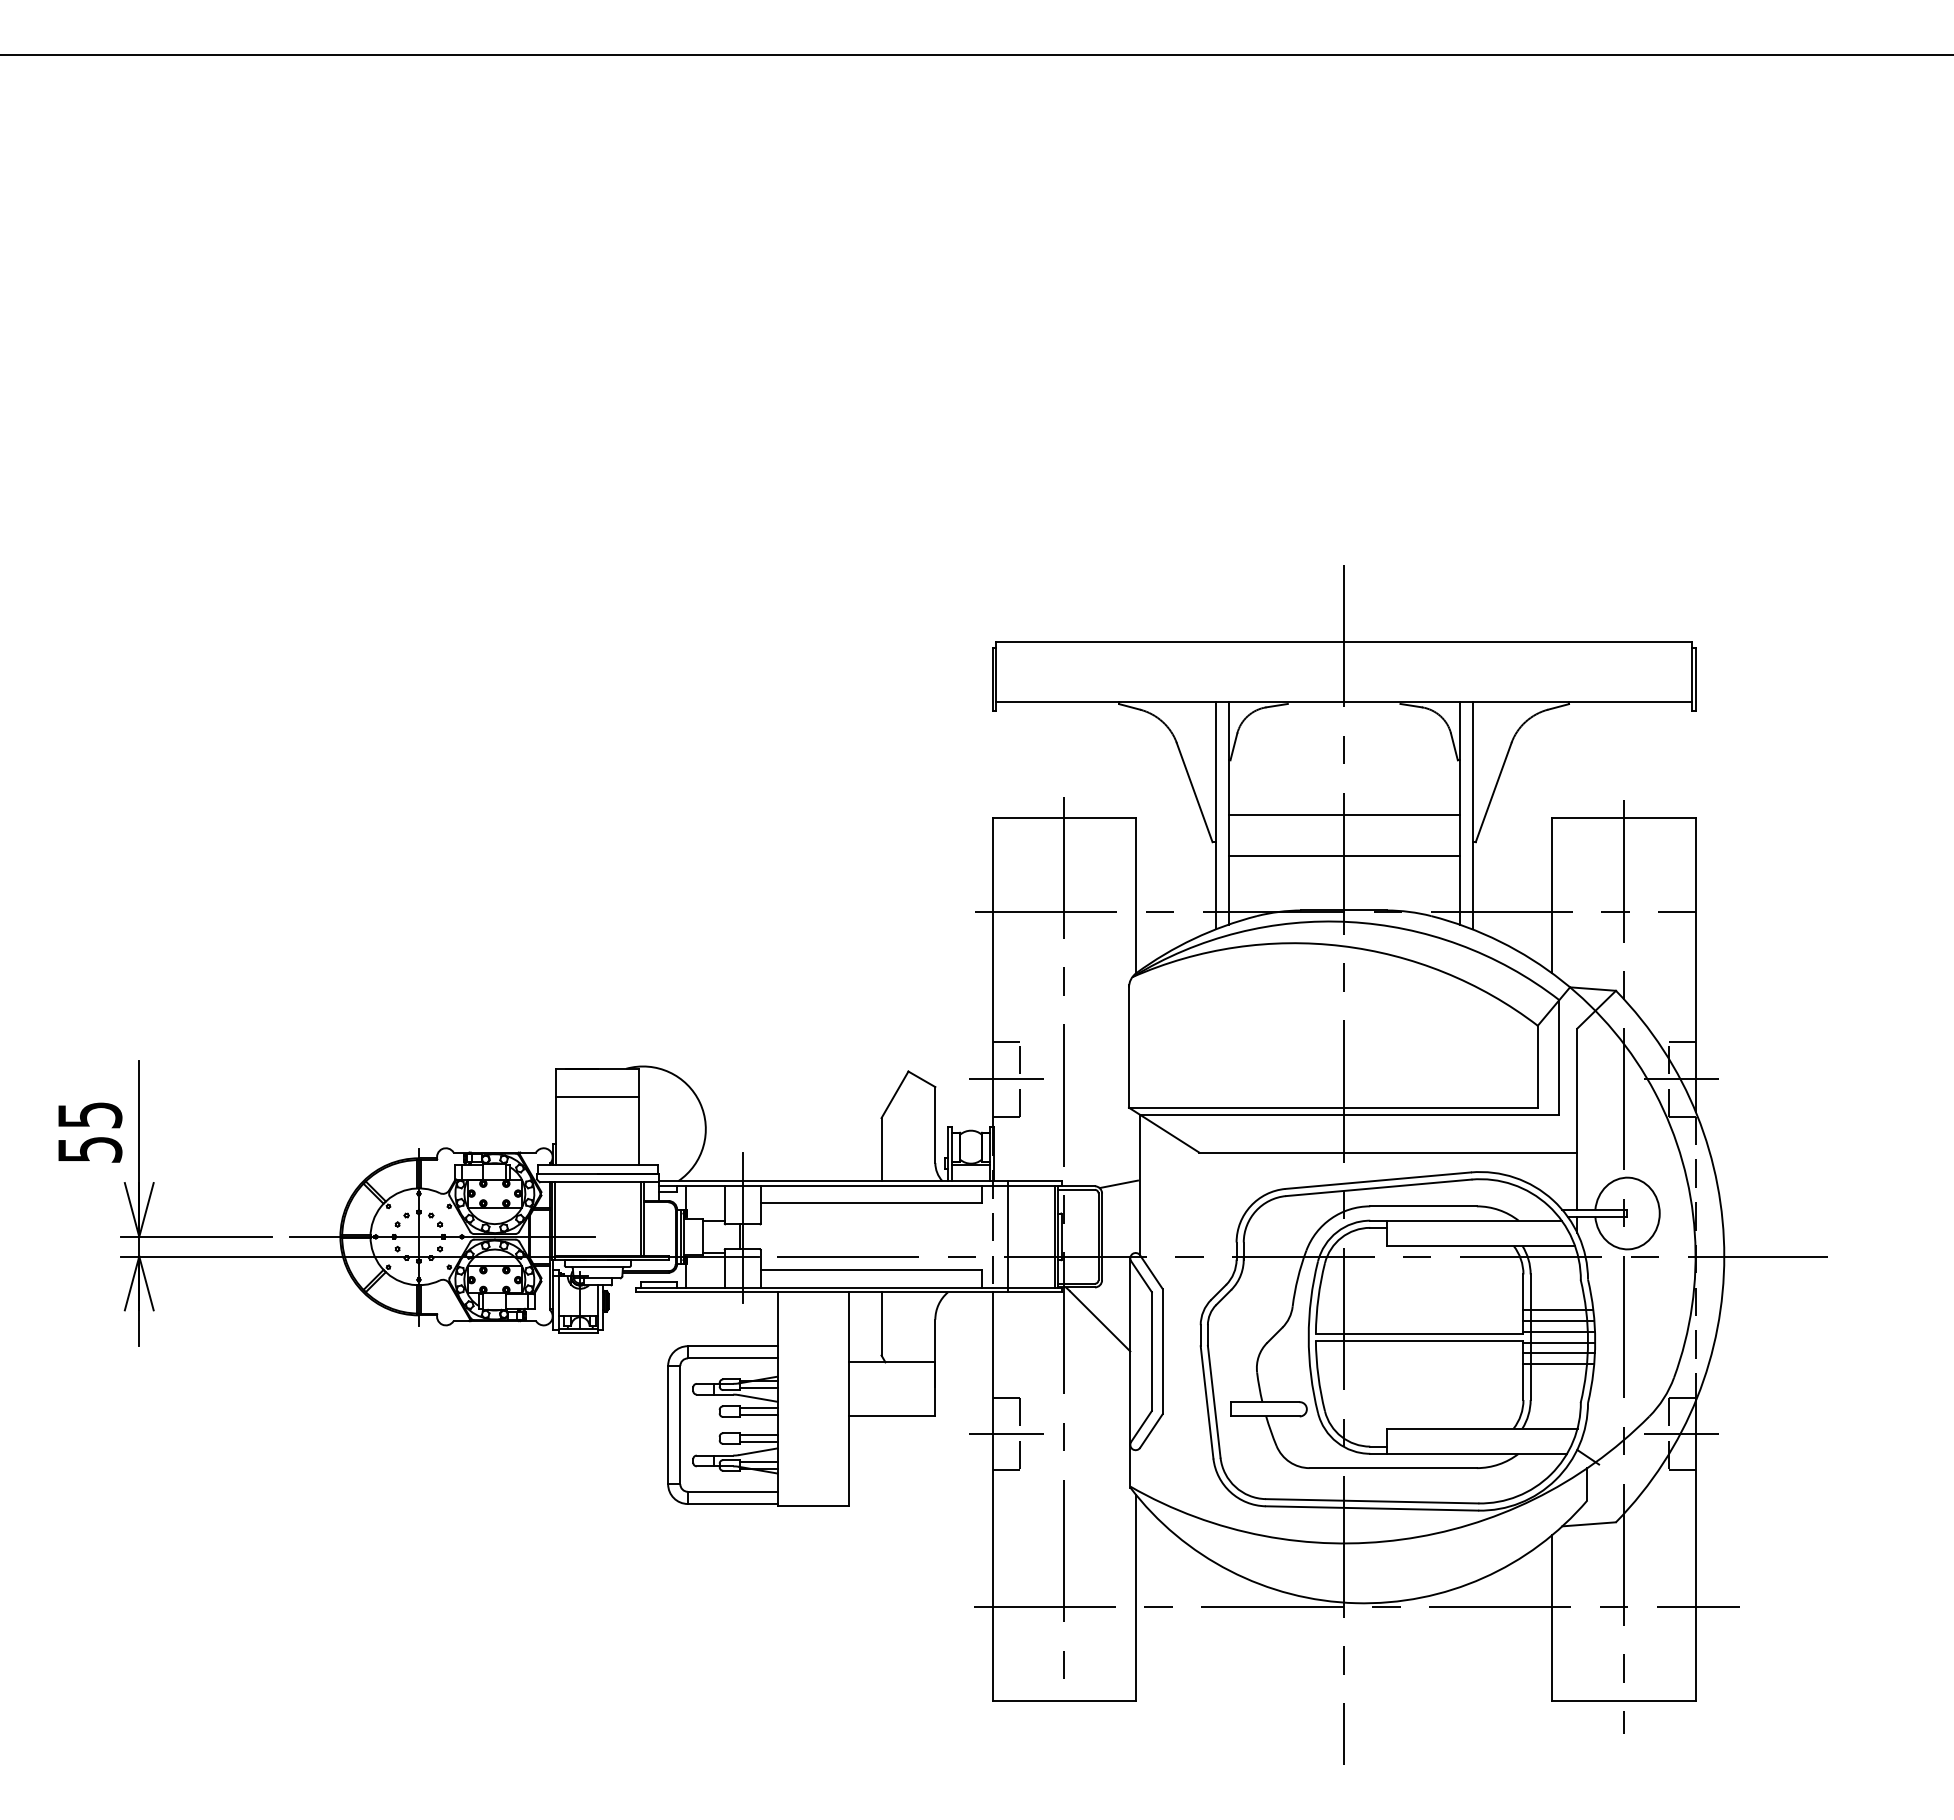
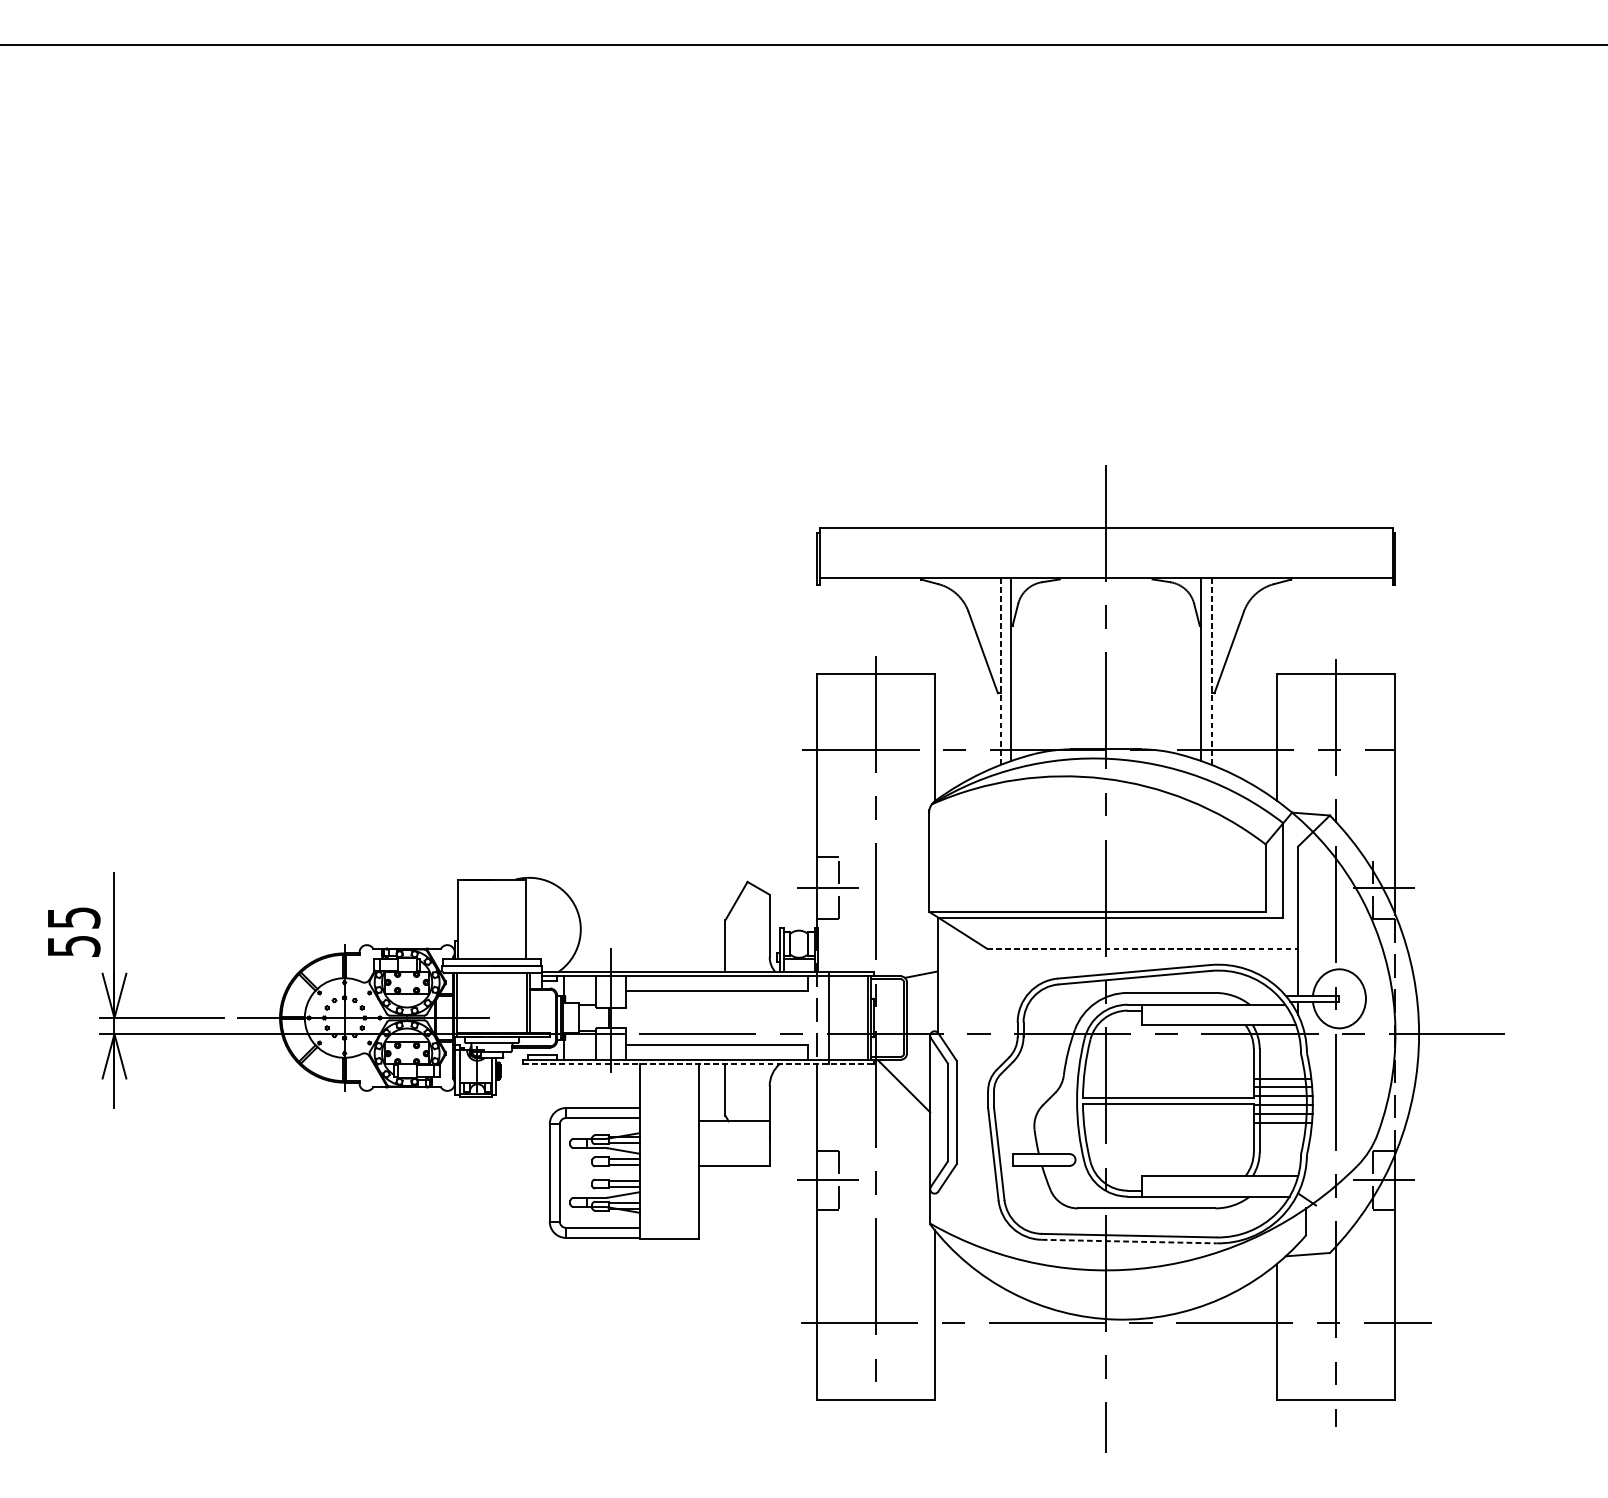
line: (1215, 815) -> (1000, 671), solid -> dashed
line: (1343, 815) -> (1105, 671), removed
line: (1472, 815) -> (1211, 671), solid -> dashed
line: (1343, 856) -> (1105, 704), removed
line: (1681, 1041) -> (1383, 857), removed
line: (597, 1096) -> (491, 902), removed
line: (1388, 1152) -> (1142, 948), solid -> dashed
line: (848, 1292) -> (698, 1063), solid -> dashed
line: (1372, 1508) -> (1129, 1241), solid -> dashed

